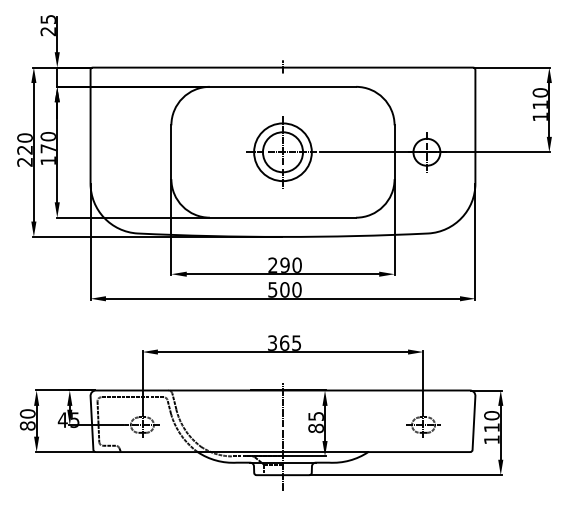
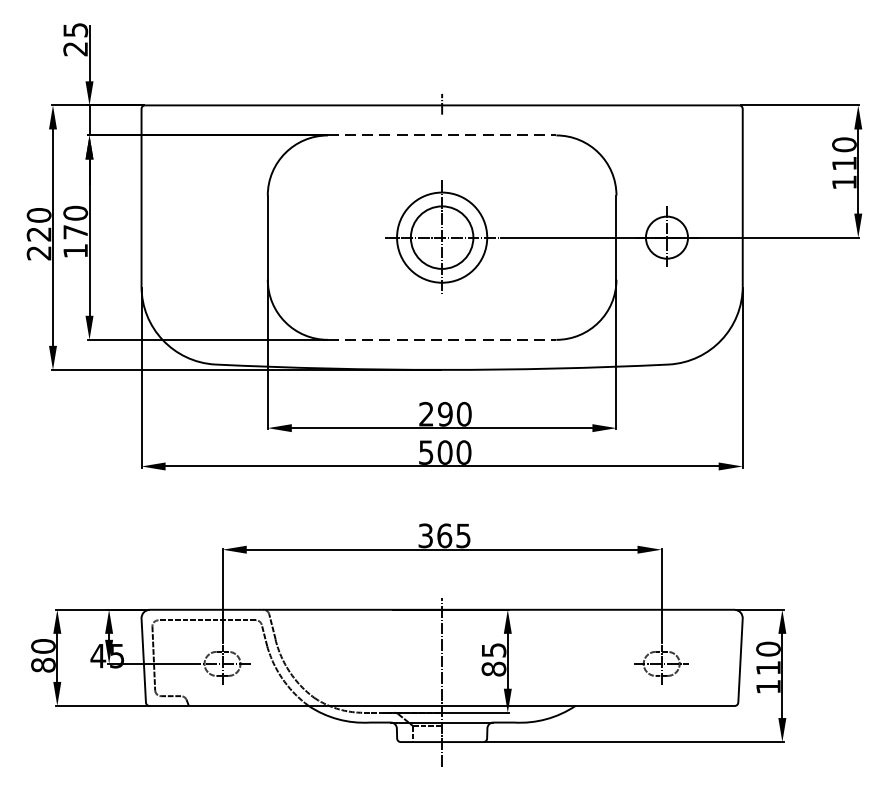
line: (283, 86) -> (442, 134), solid -> dashed
line: (283, 217) -> (442, 339), solid -> dashed

